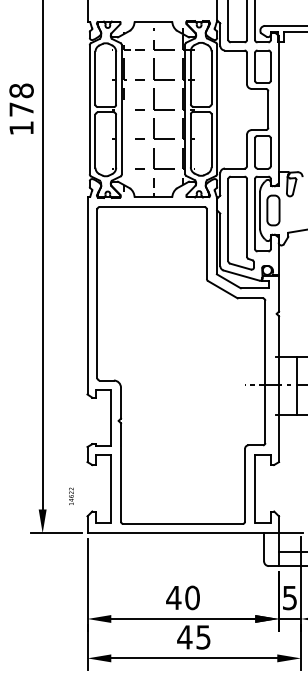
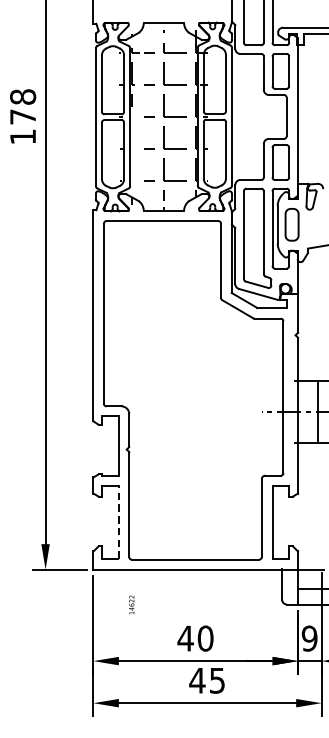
line: (111, 488) -> (119, 521), solid -> dashed
text: (71, 495) -> (131, 603), moved
text: (289, 597) -> (309, 638), 5 -> 9

